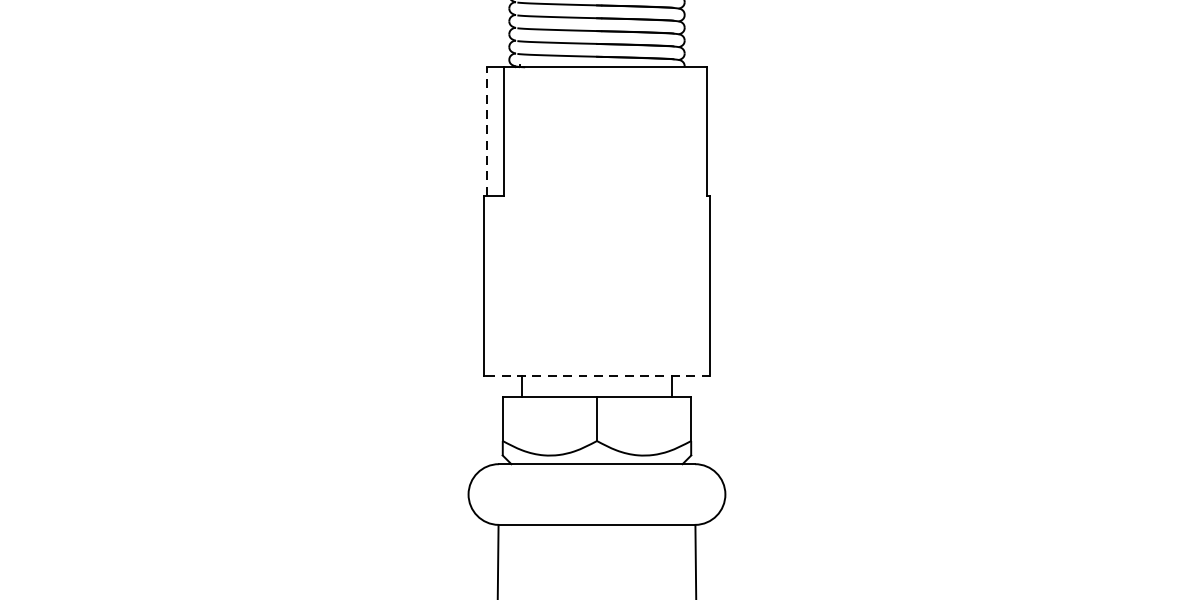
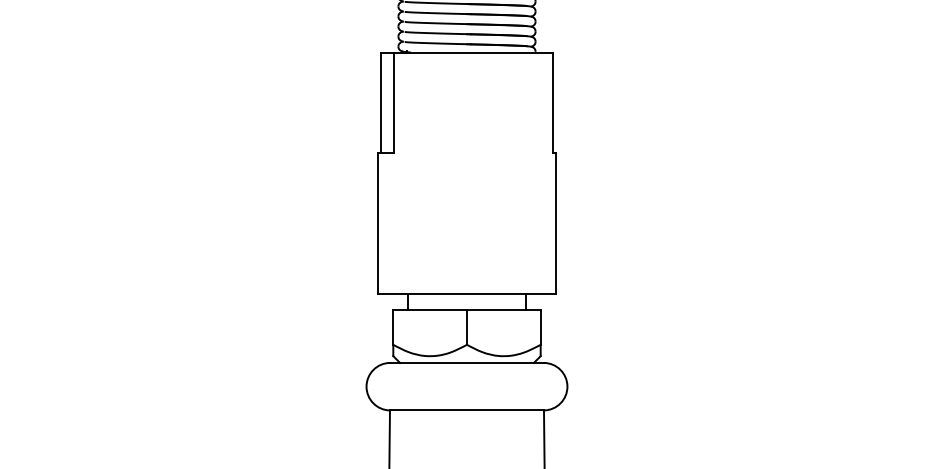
line: (487, 131) -> (381, 102), dashed -> solid
line: (597, 375) -> (467, 293), dashed -> solid

